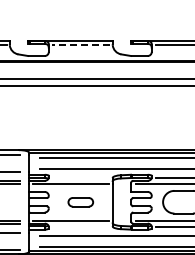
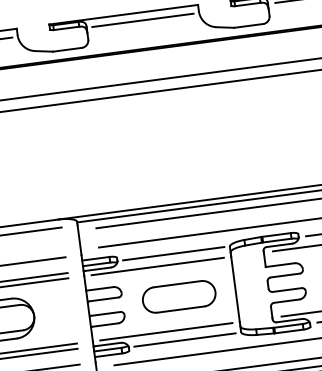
line: (80, 45) -> (142, 21), dashed -> solid
line: (80, 177) -> (173, 253), added
part: (80, 202) -> (178, 297), size x1.67
line: (80, 226) -> (184, 339), added

